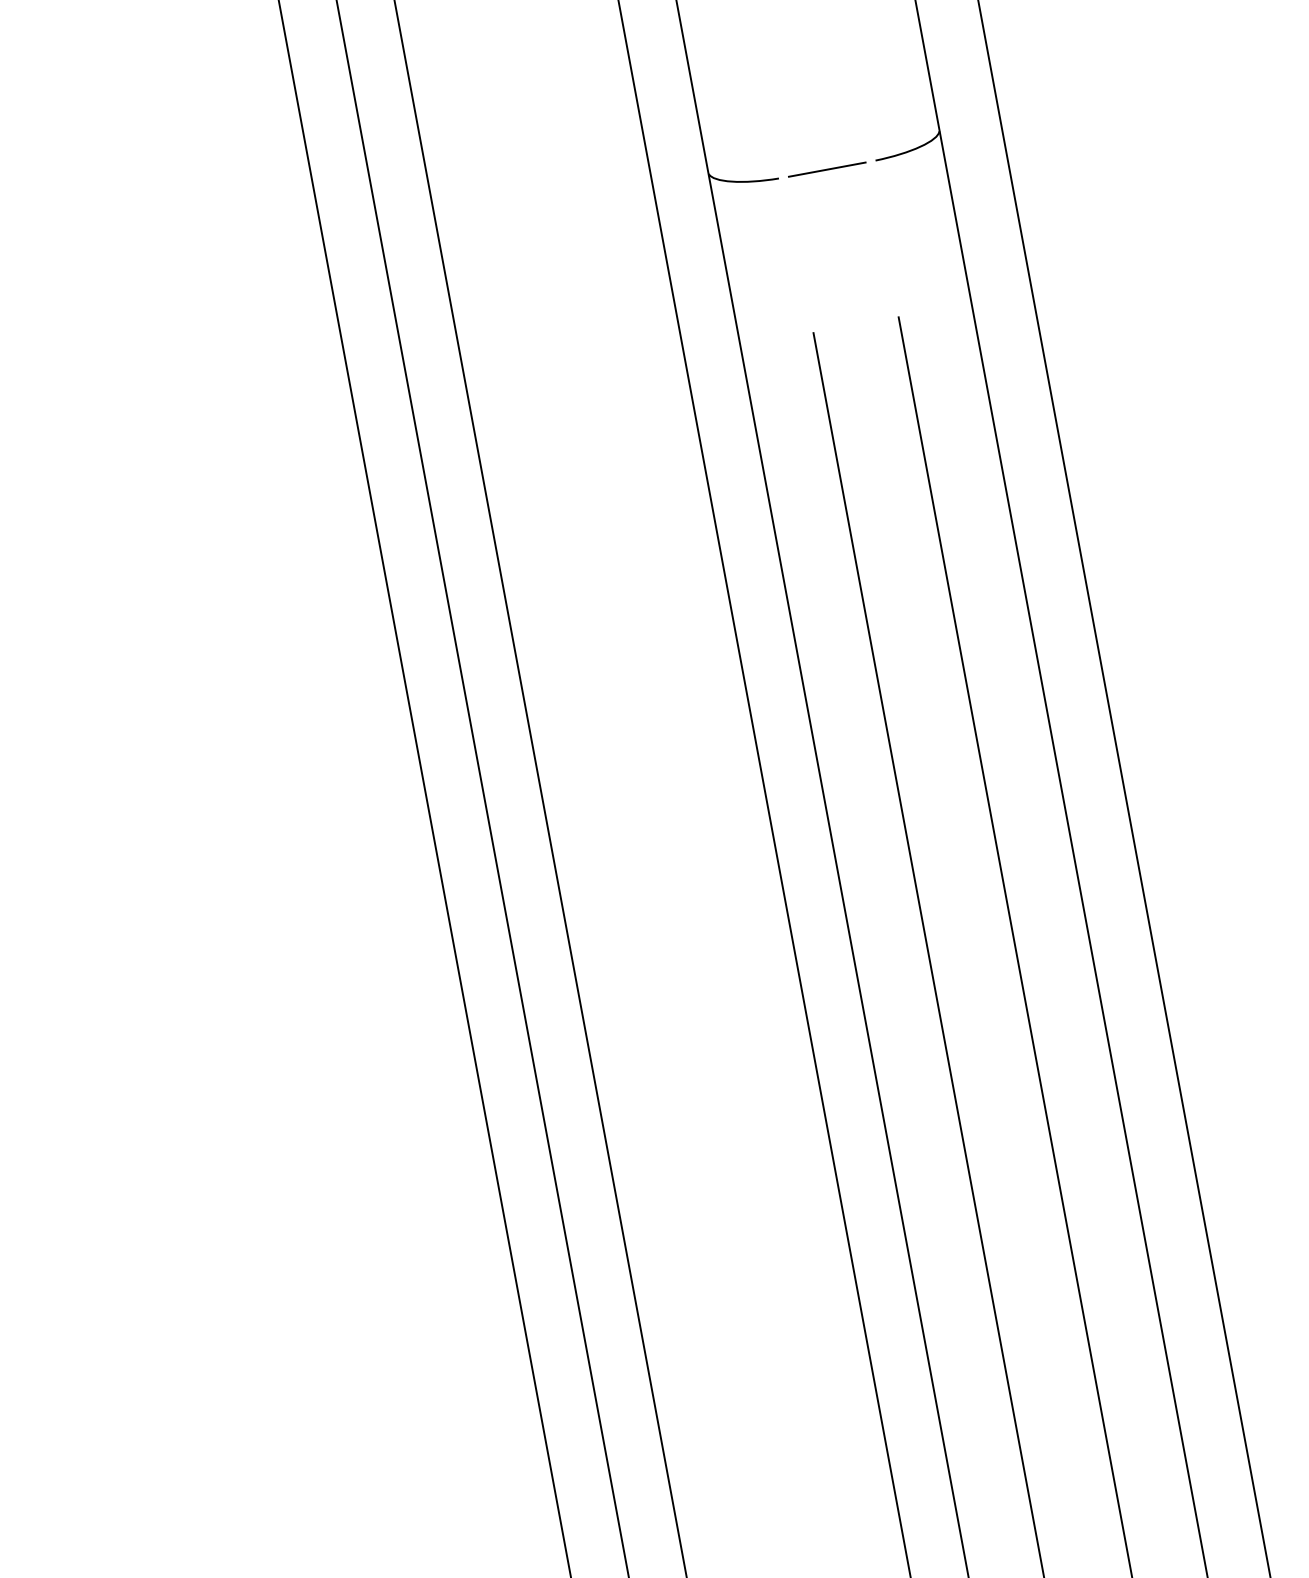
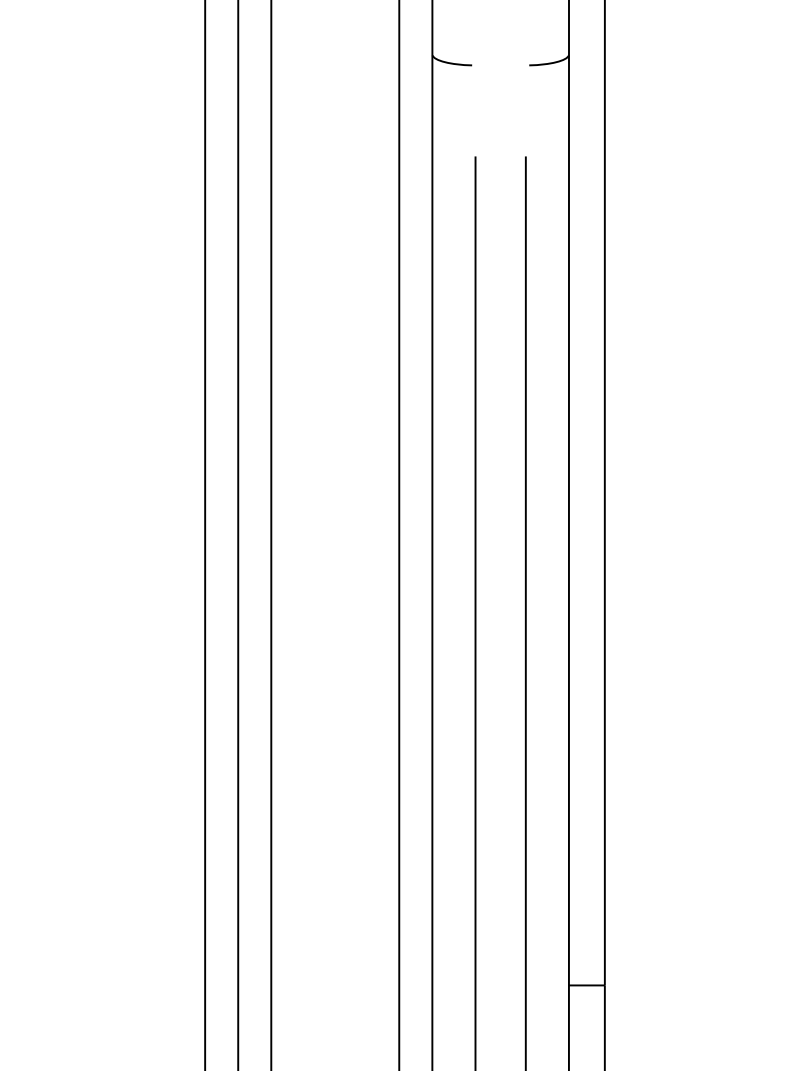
line: (826, 169) -> (500, 65), removed

